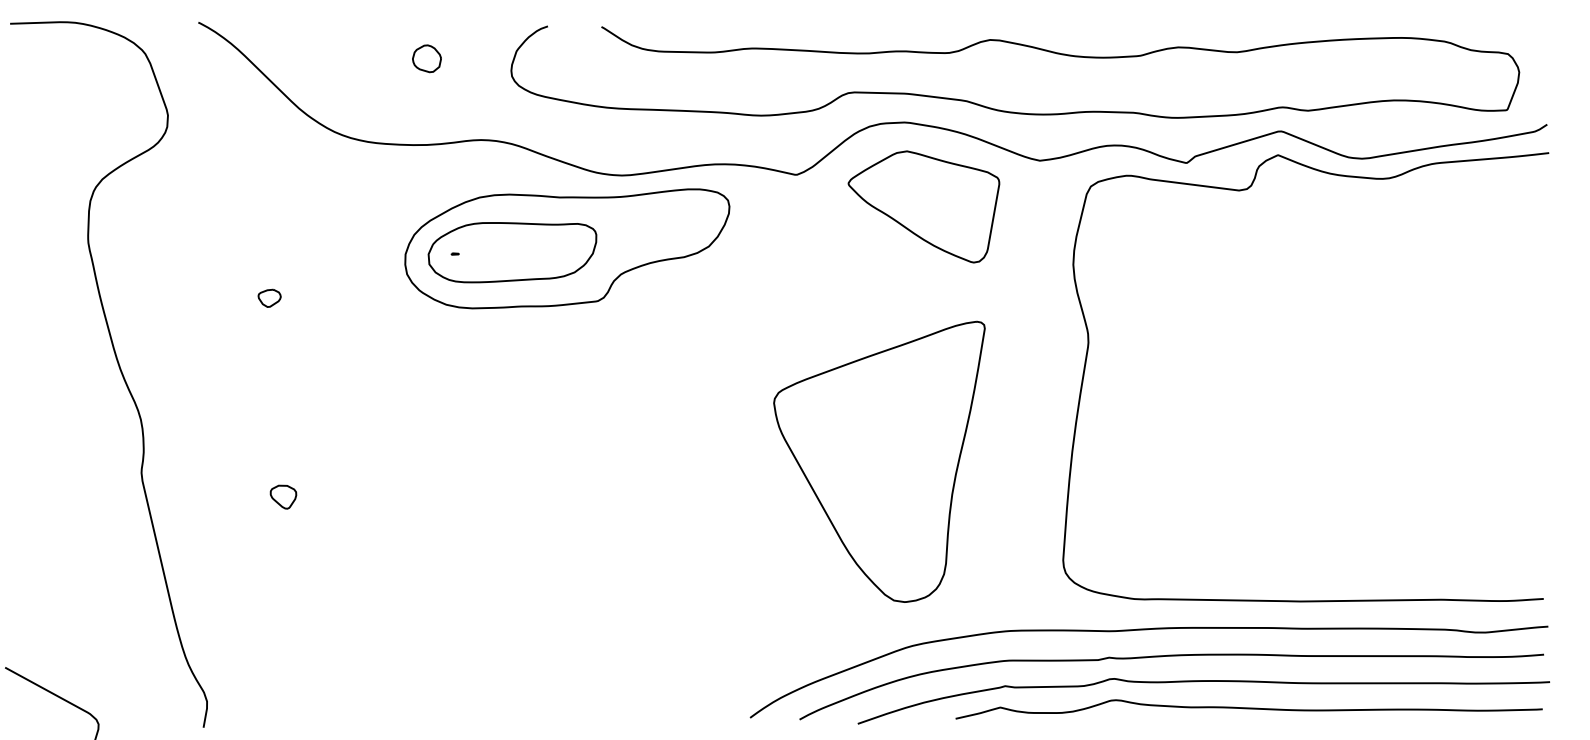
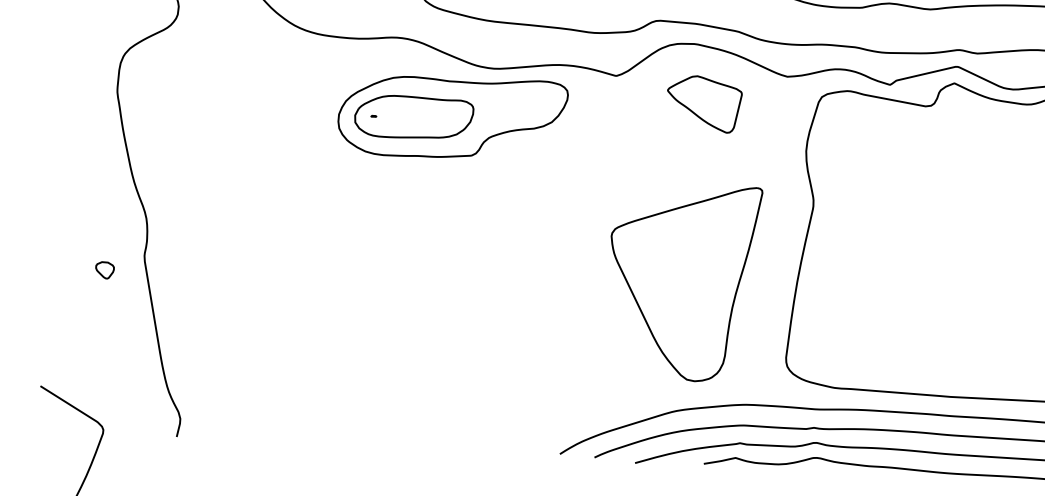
part: (923, 206) -> (703, 103), size x0.7
part: (269, 297) -> (241, 138), removed
part: (879, 461) -> (682, 281), moved
part: (283, 496) -> (104, 269), moved

